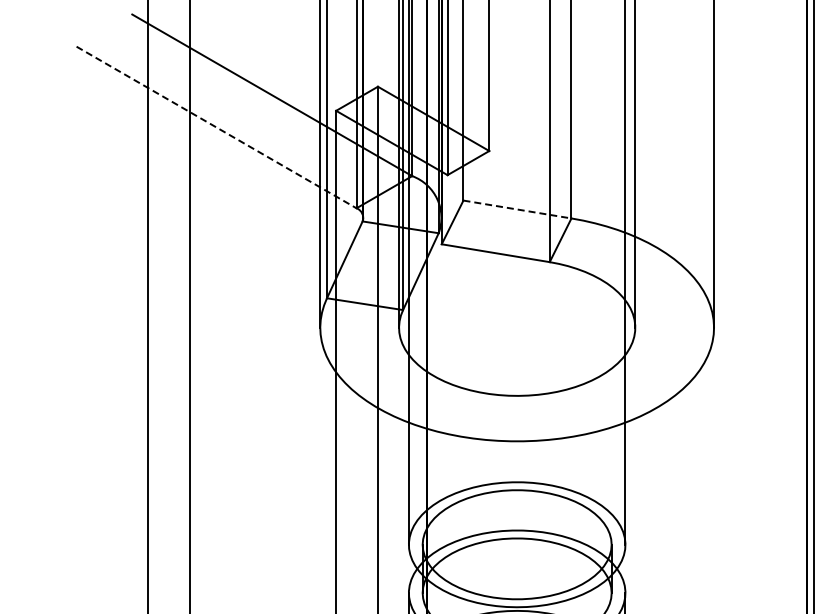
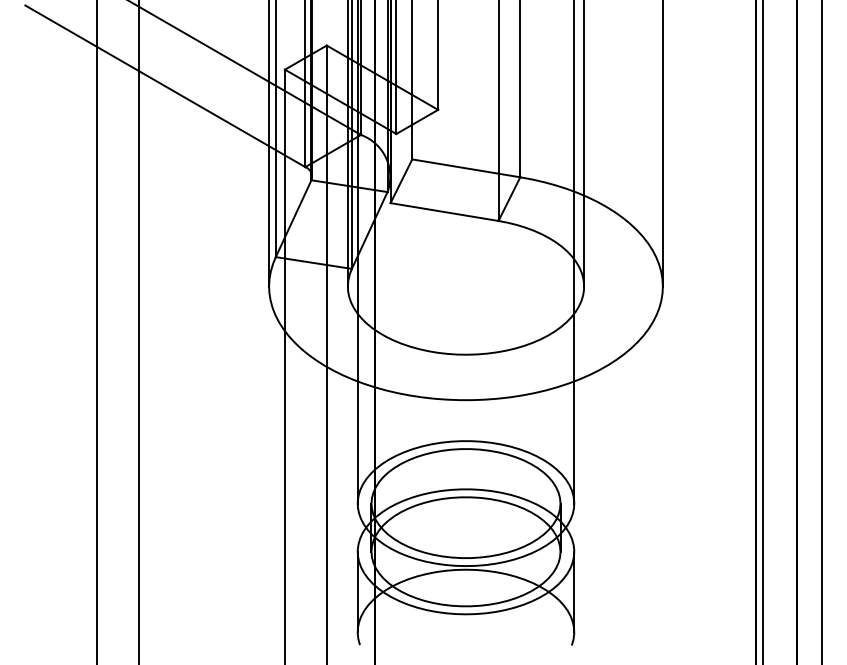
line: (216, 127) -> (165, 86), dashed -> solid
line: (517, 209) -> (466, 168), dashed -> solid

